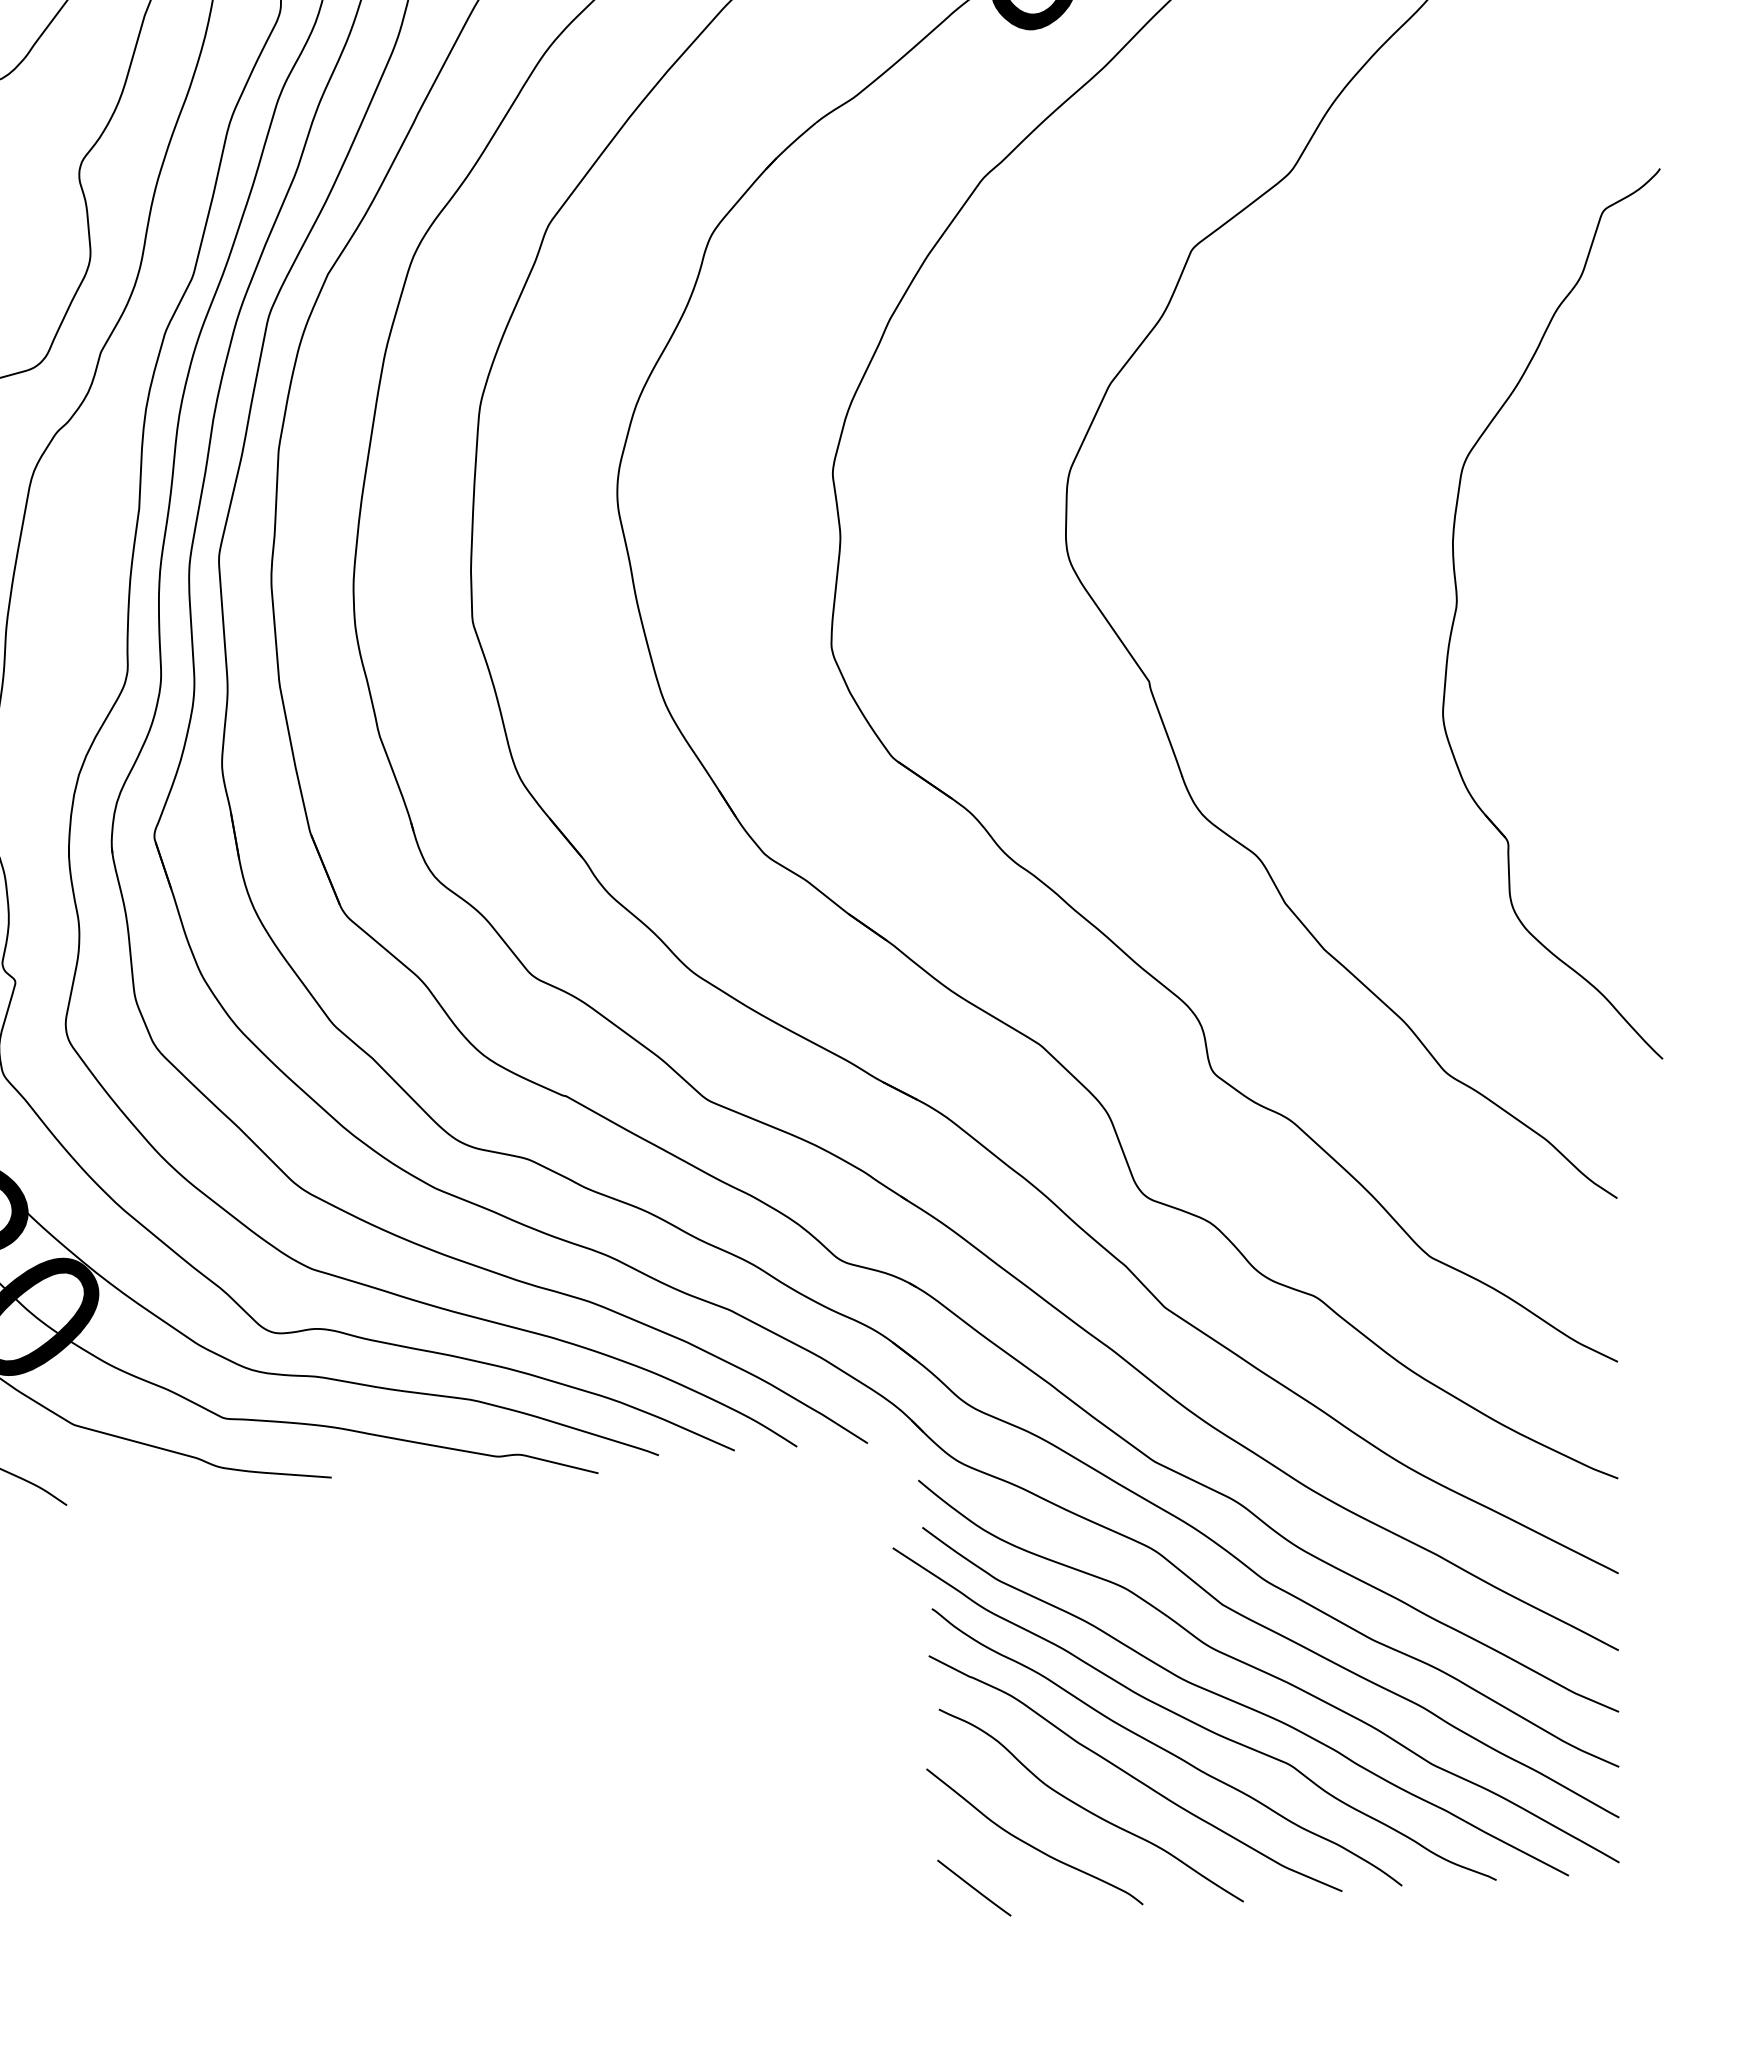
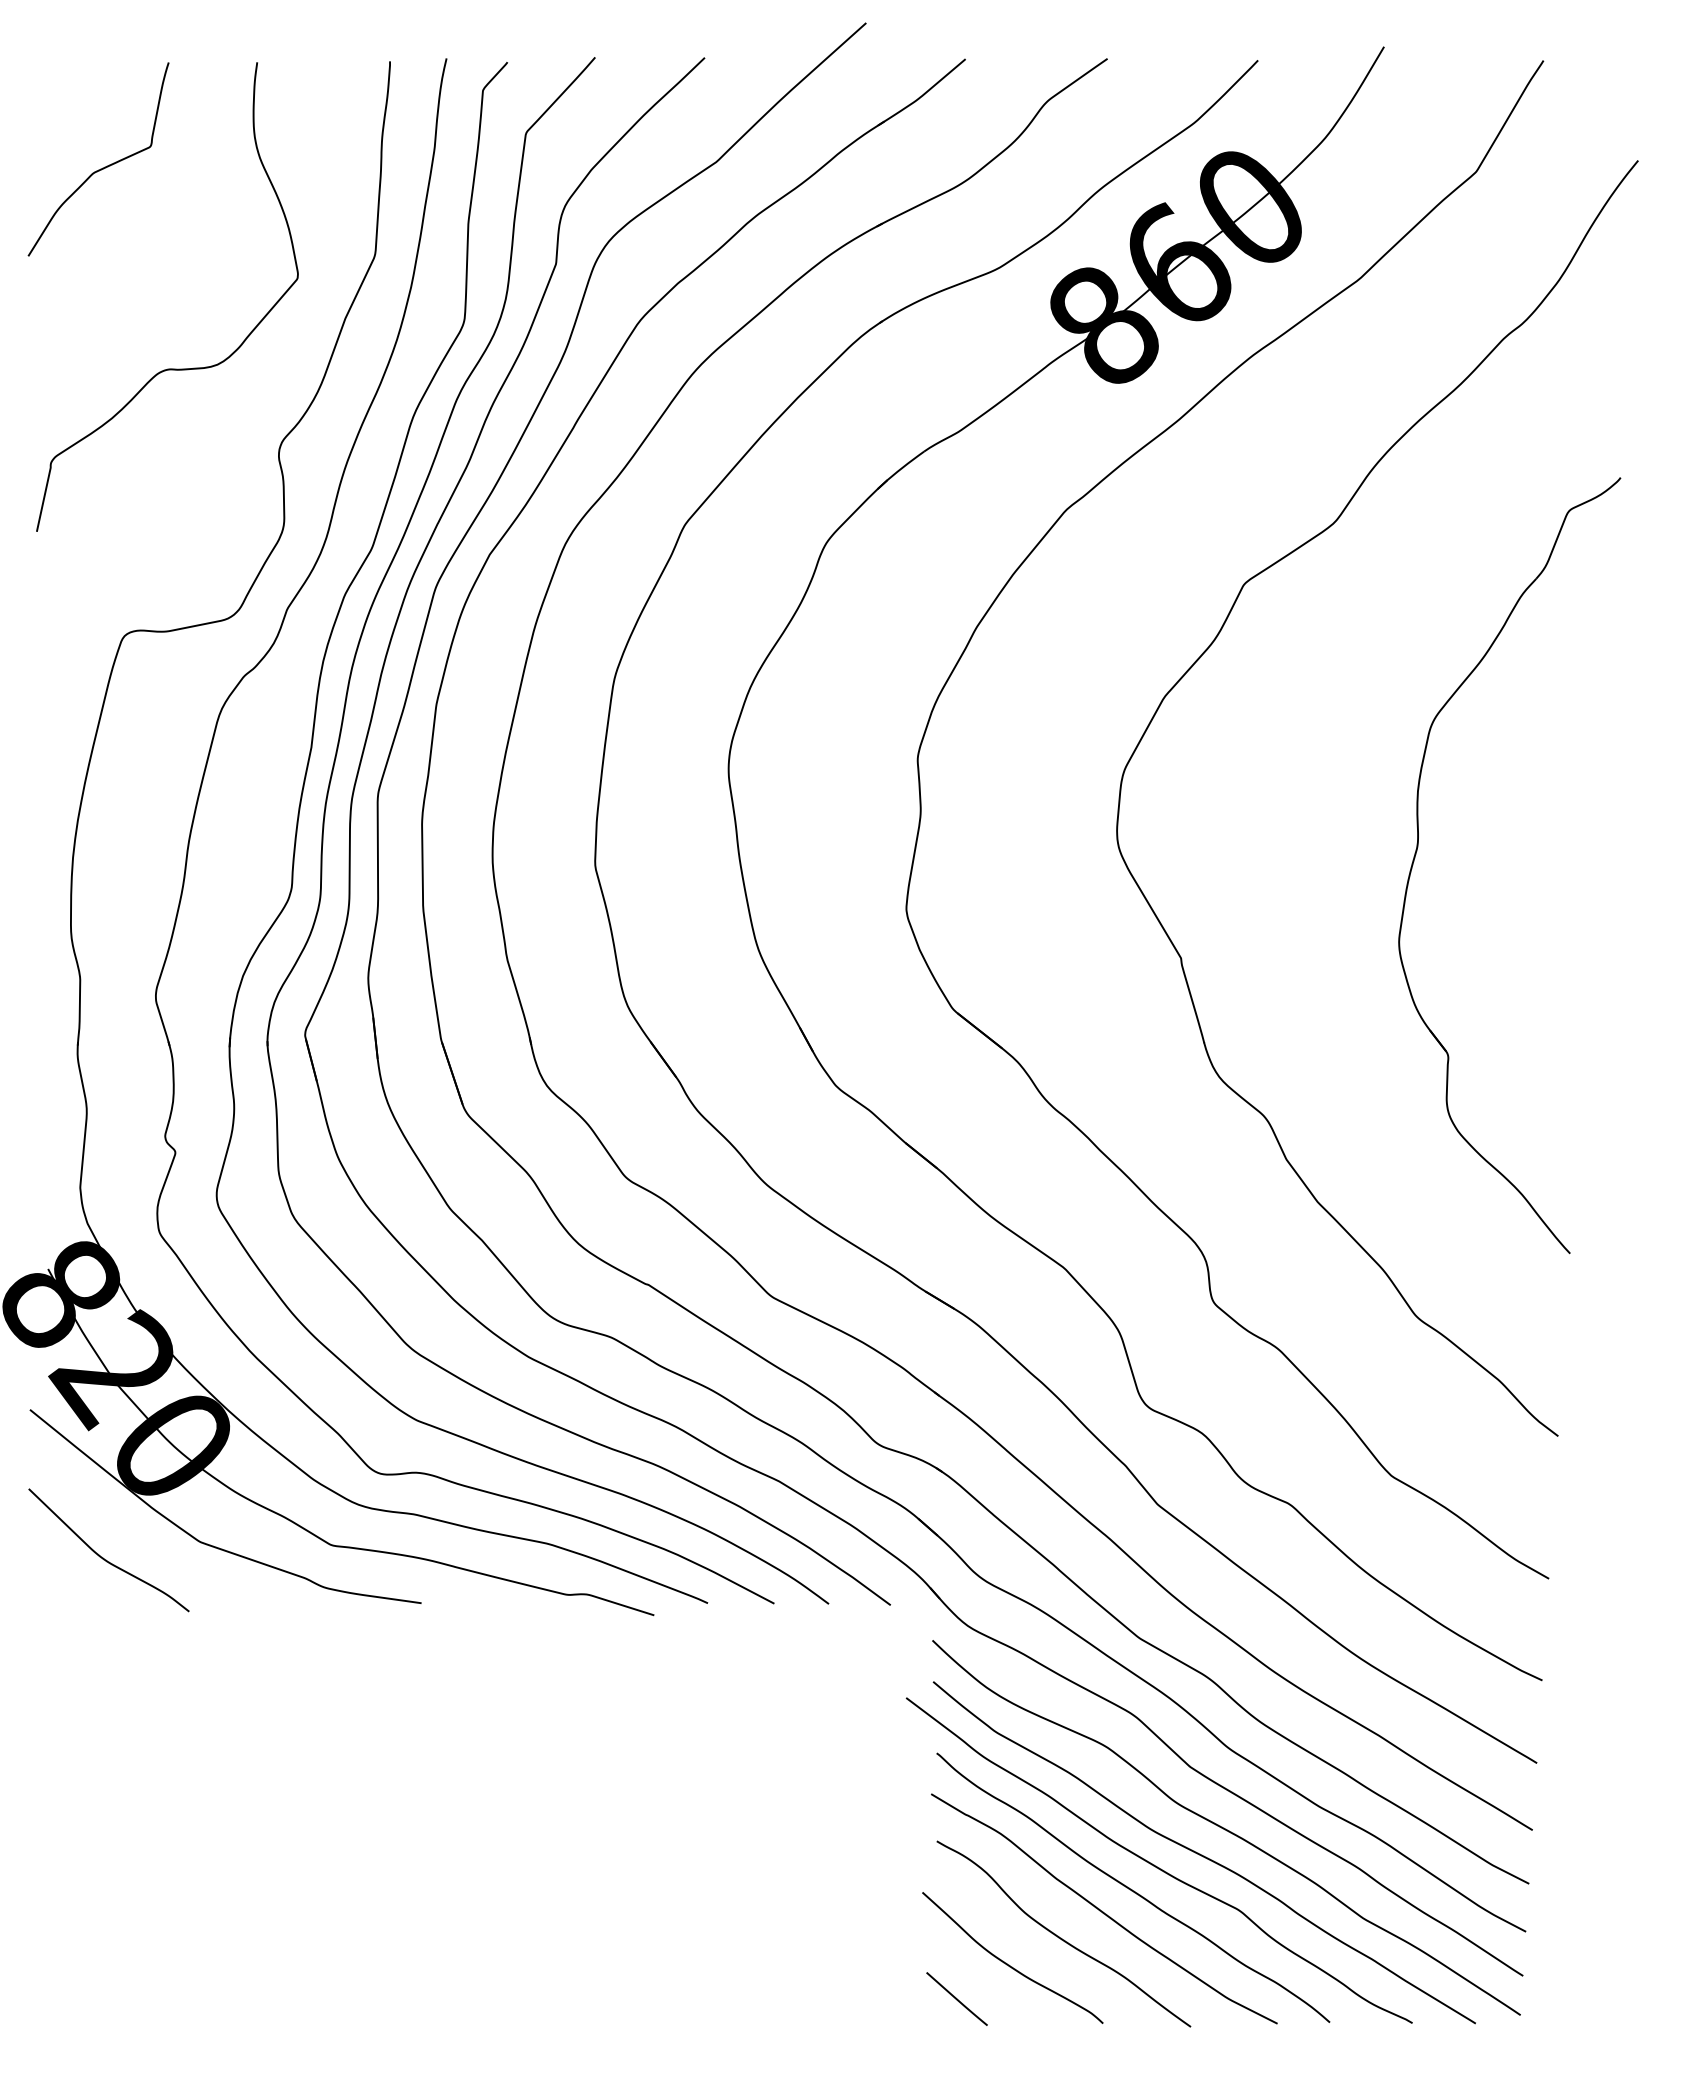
part: (1457, 606) -> (1418, 847), moved

